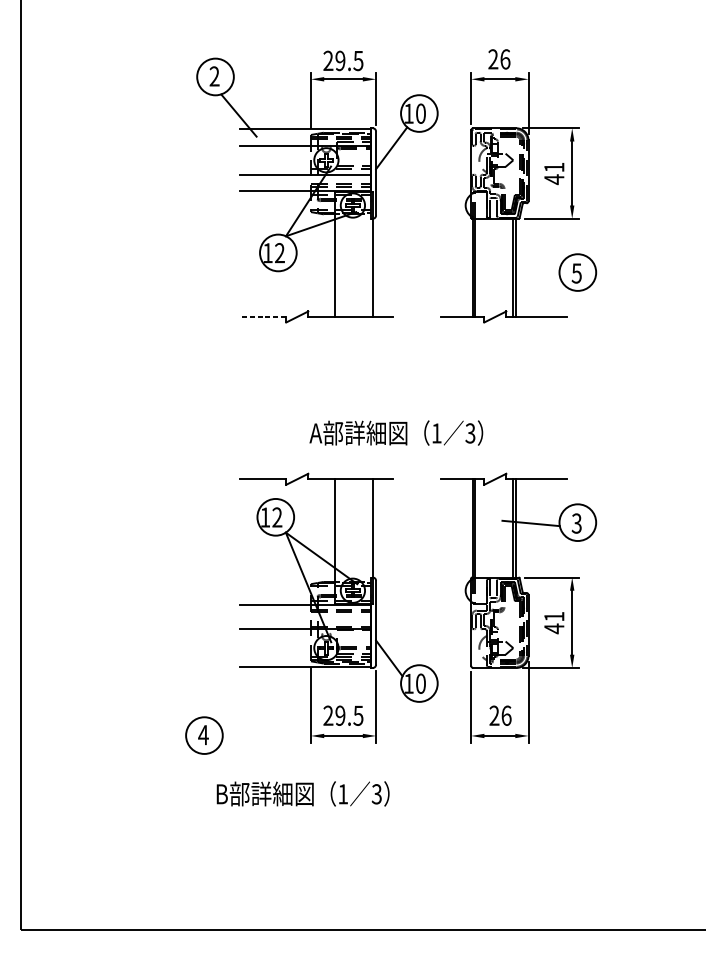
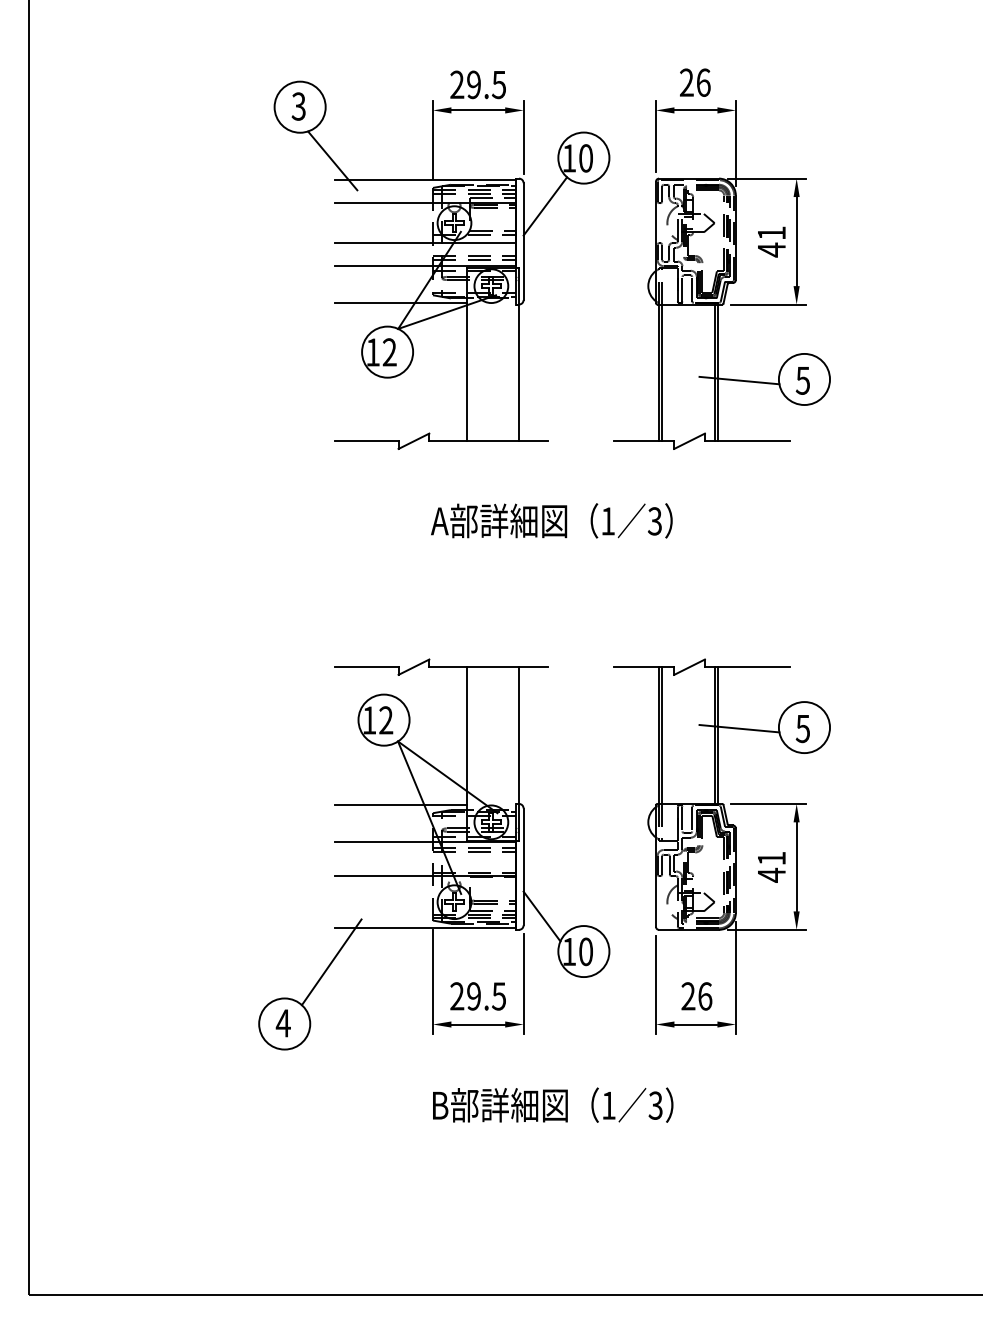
text: (214, 76) -> (298, 106), 2 -> 3
line: (287, 218) -> (400, 303), added
line: (531, 273) -> (739, 380), added
line: (263, 317) -> (366, 441), dashed -> solid
text: (396, 432) -> (551, 520), moved
text: (576, 523) -> (802, 728), 3 -> 5
line: (287, 578) -> (400, 805), added
line: (238, 691) -> (331, 962), added
text: (303, 793) -> (553, 1104), moved

